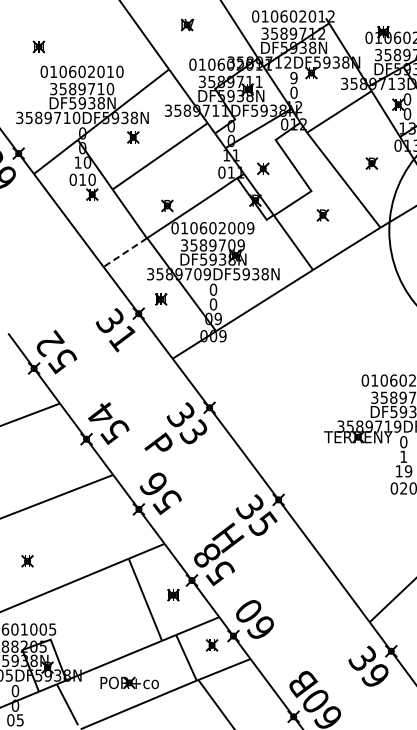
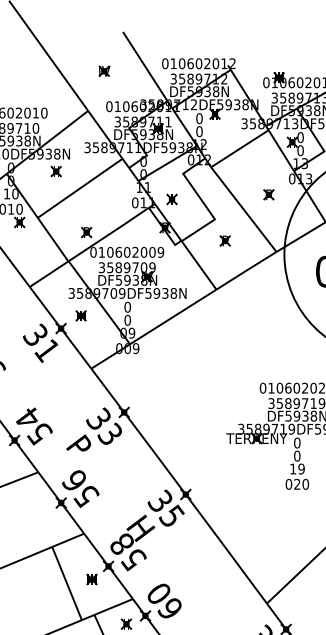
text: (293, 78) -> (199, 118), 9 -> 0
line: (125, 252) -> (49, 274), dashed -> solid
text: (403, 456) -> (297, 455), 1 -> 0

